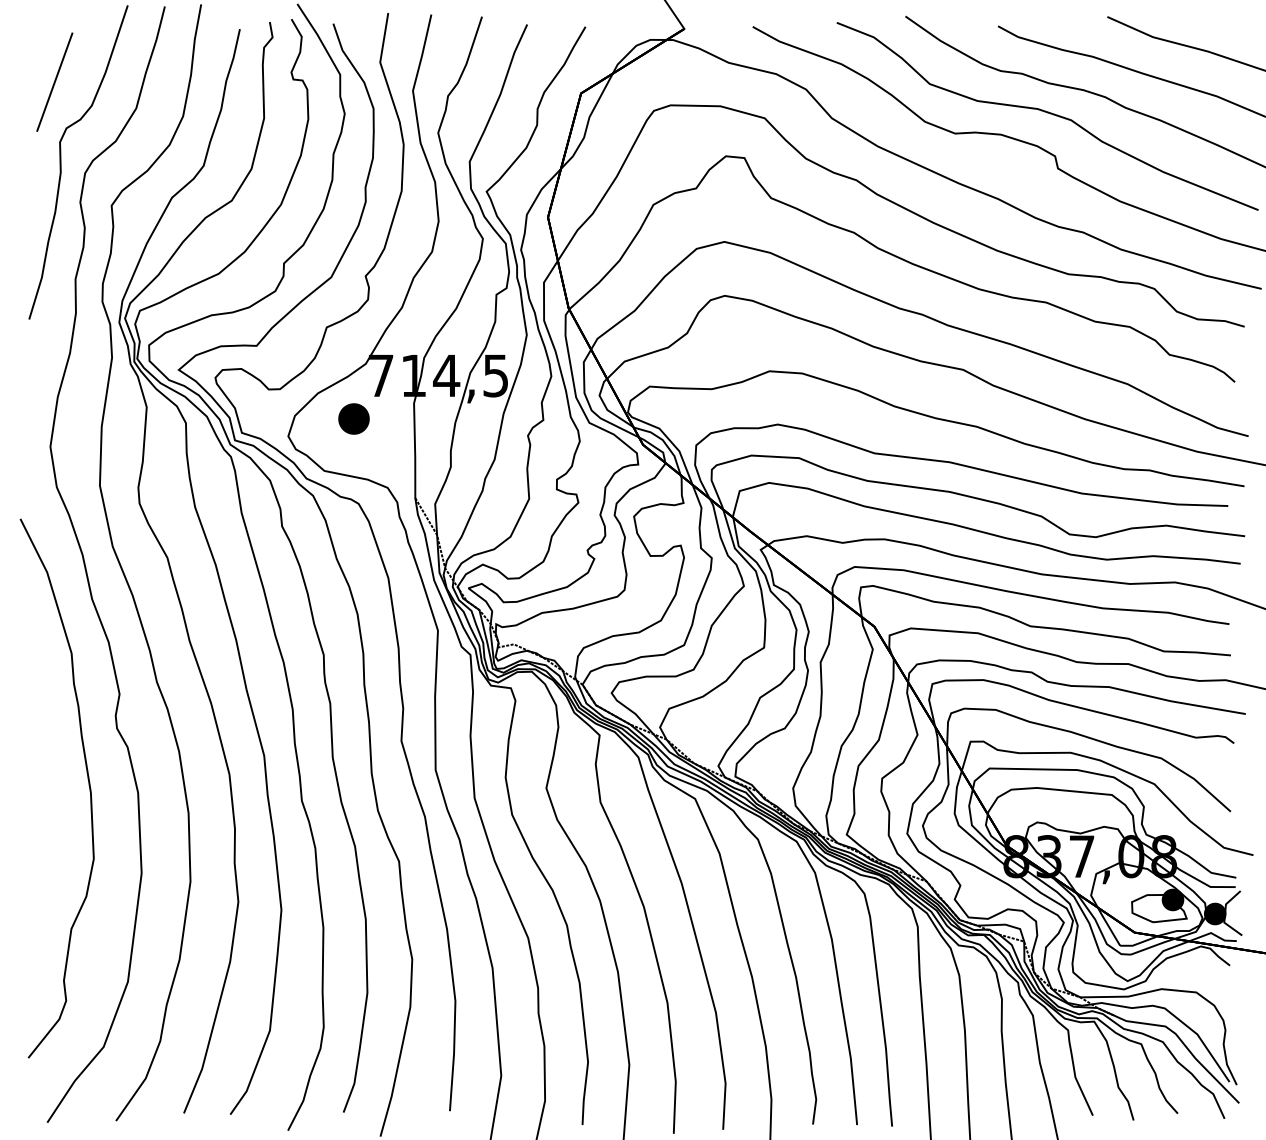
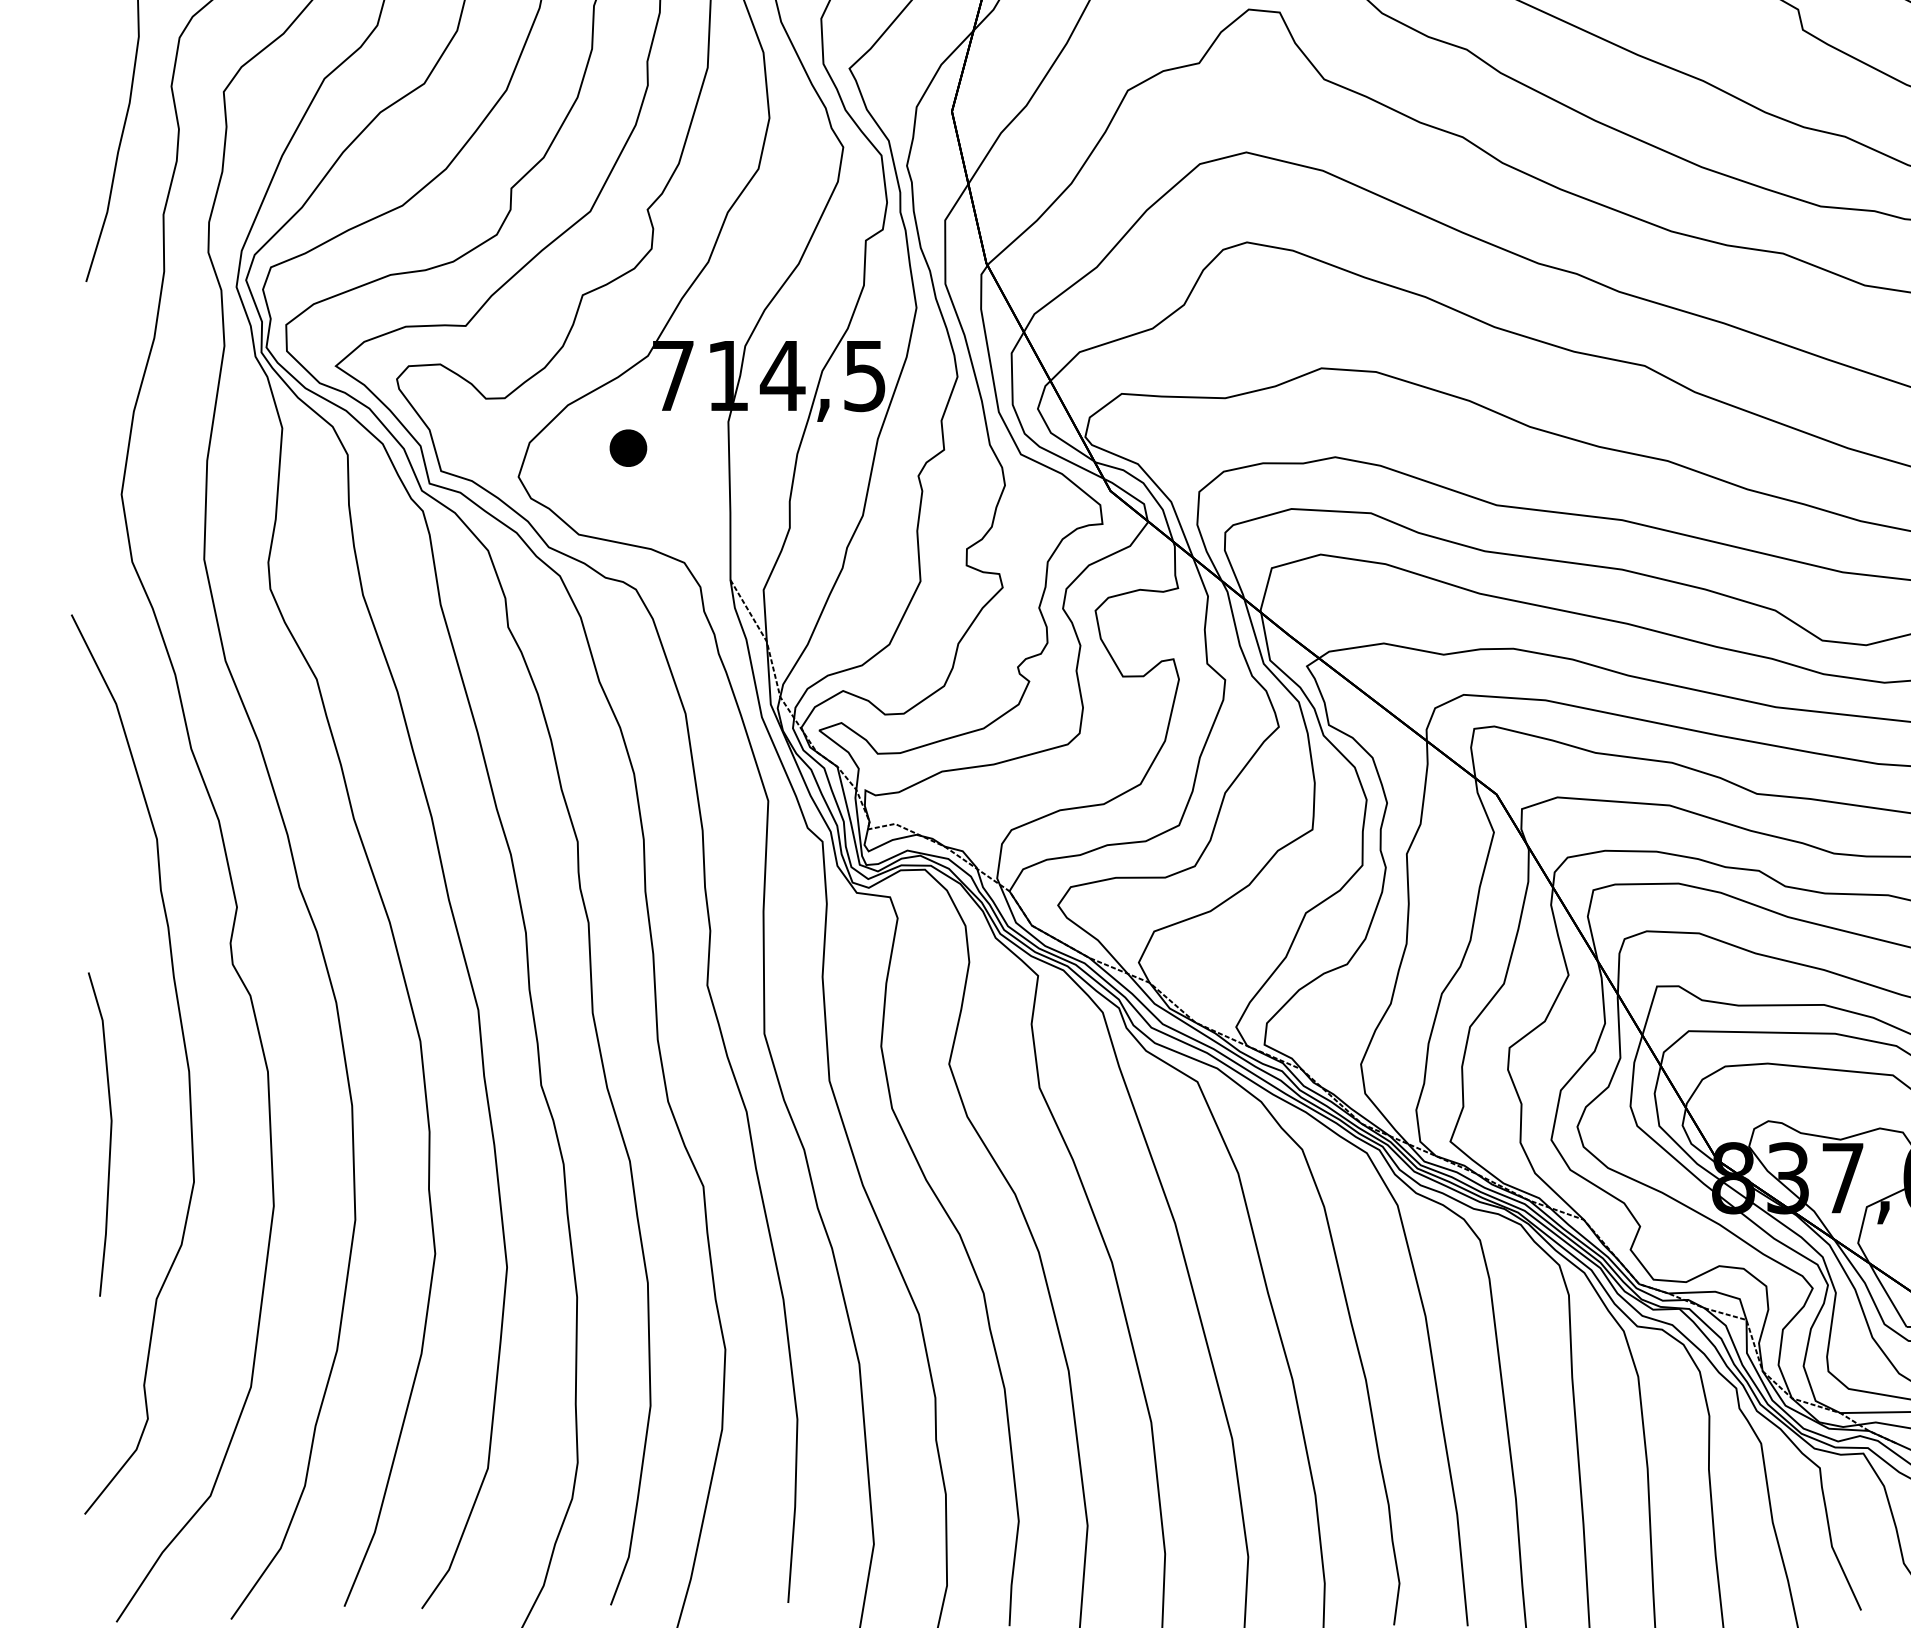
part: (354, 419) -> (629, 448), size x0.71
line: (43, 830) -> (110, 1134), added

